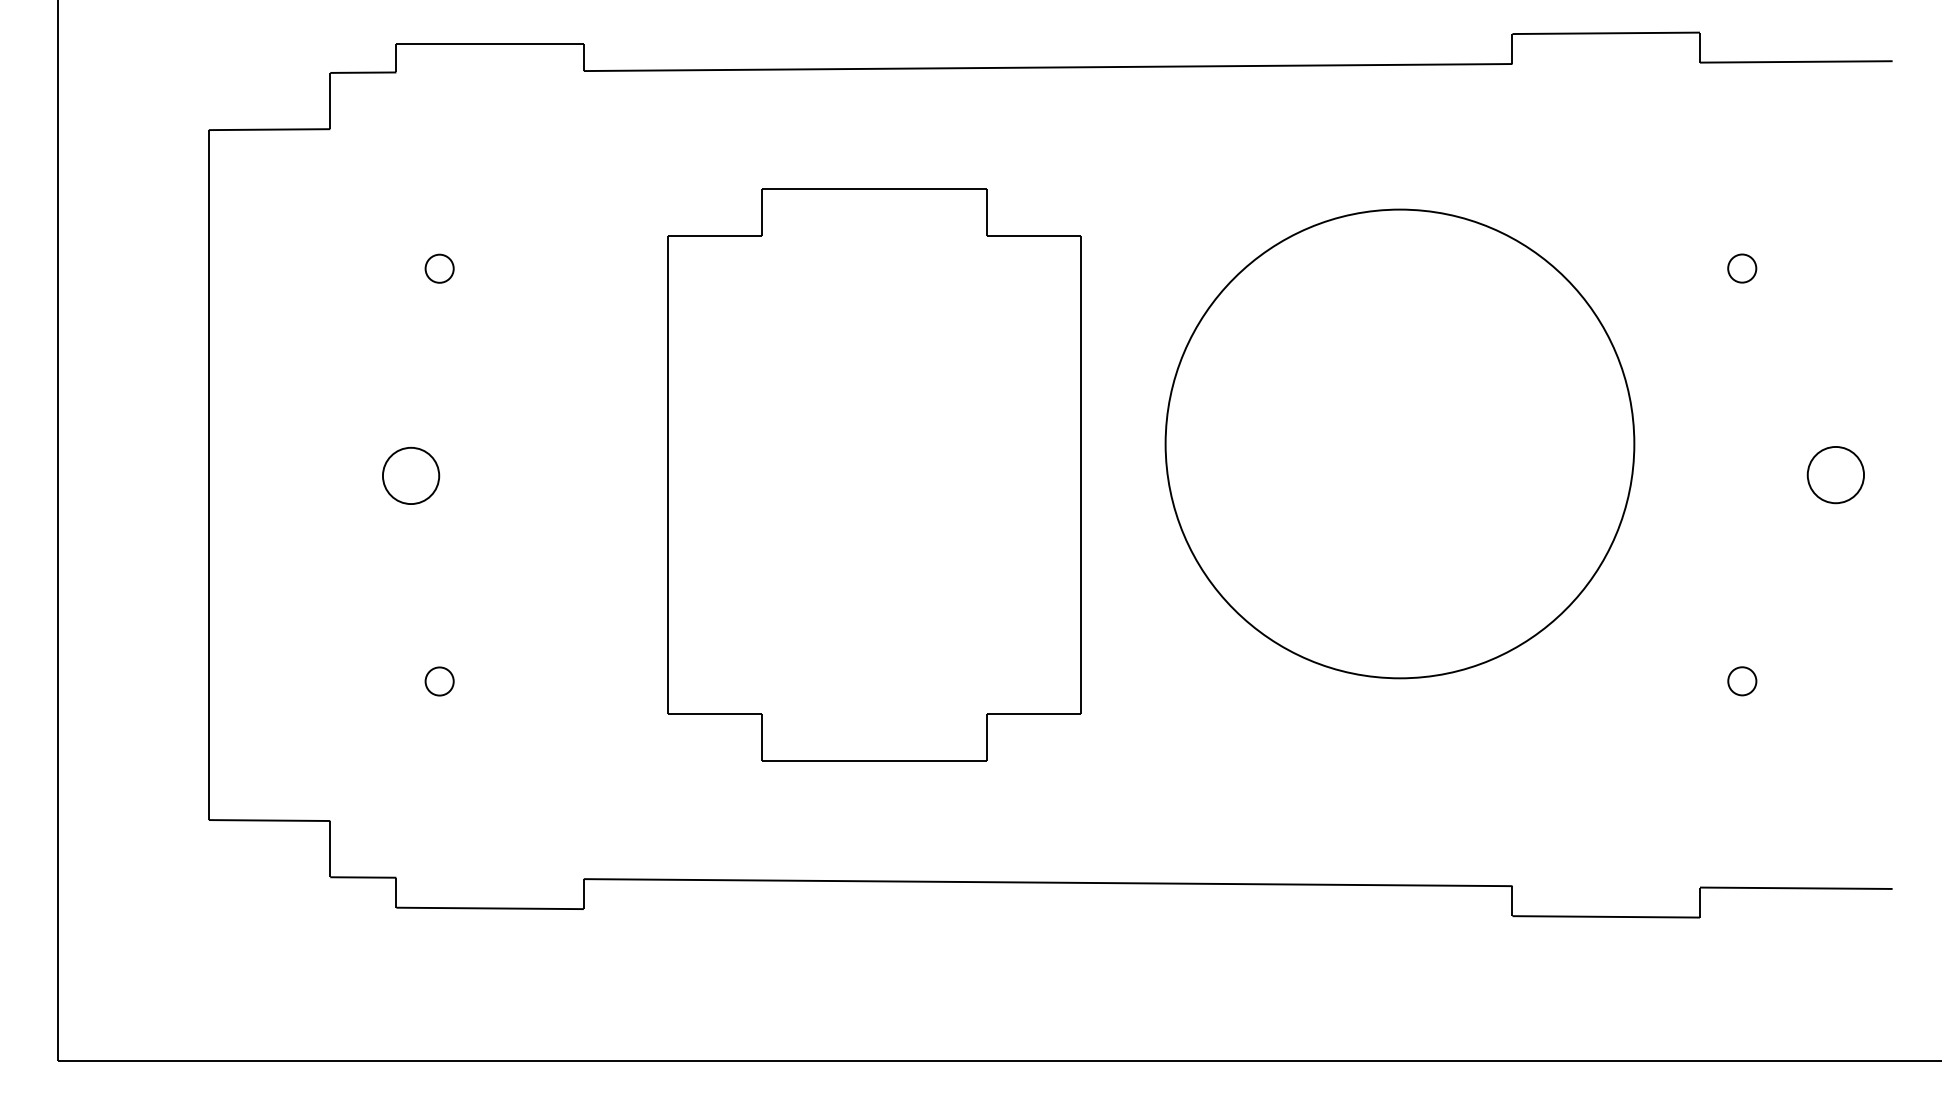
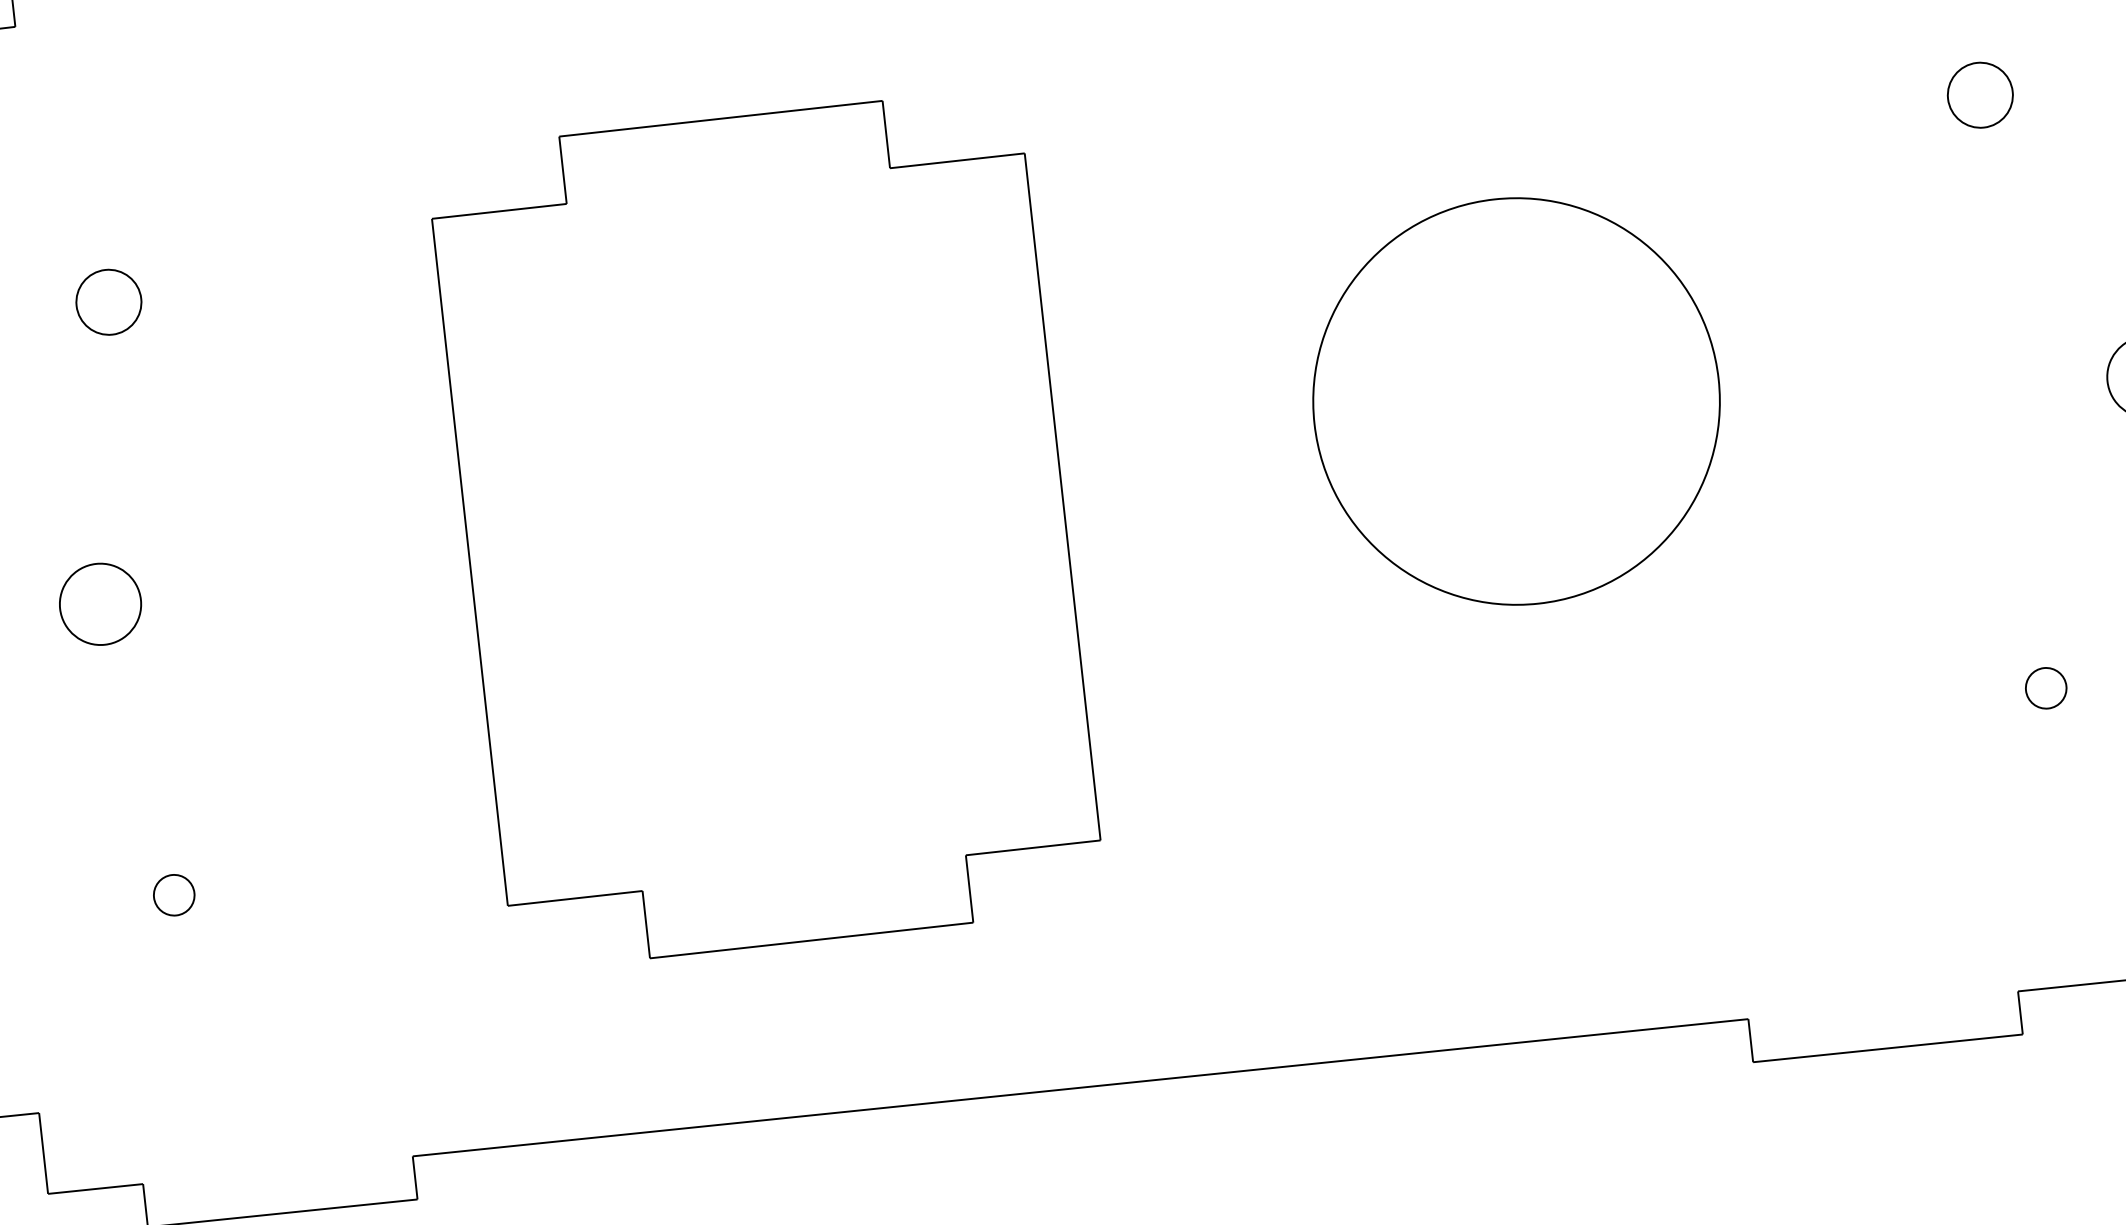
part: (439, 268) -> (108, 301), size x1.6
part: (1742, 268) -> (1980, 95), size x1.6
part: (1399, 443) -> (1515, 400), size x0.6

